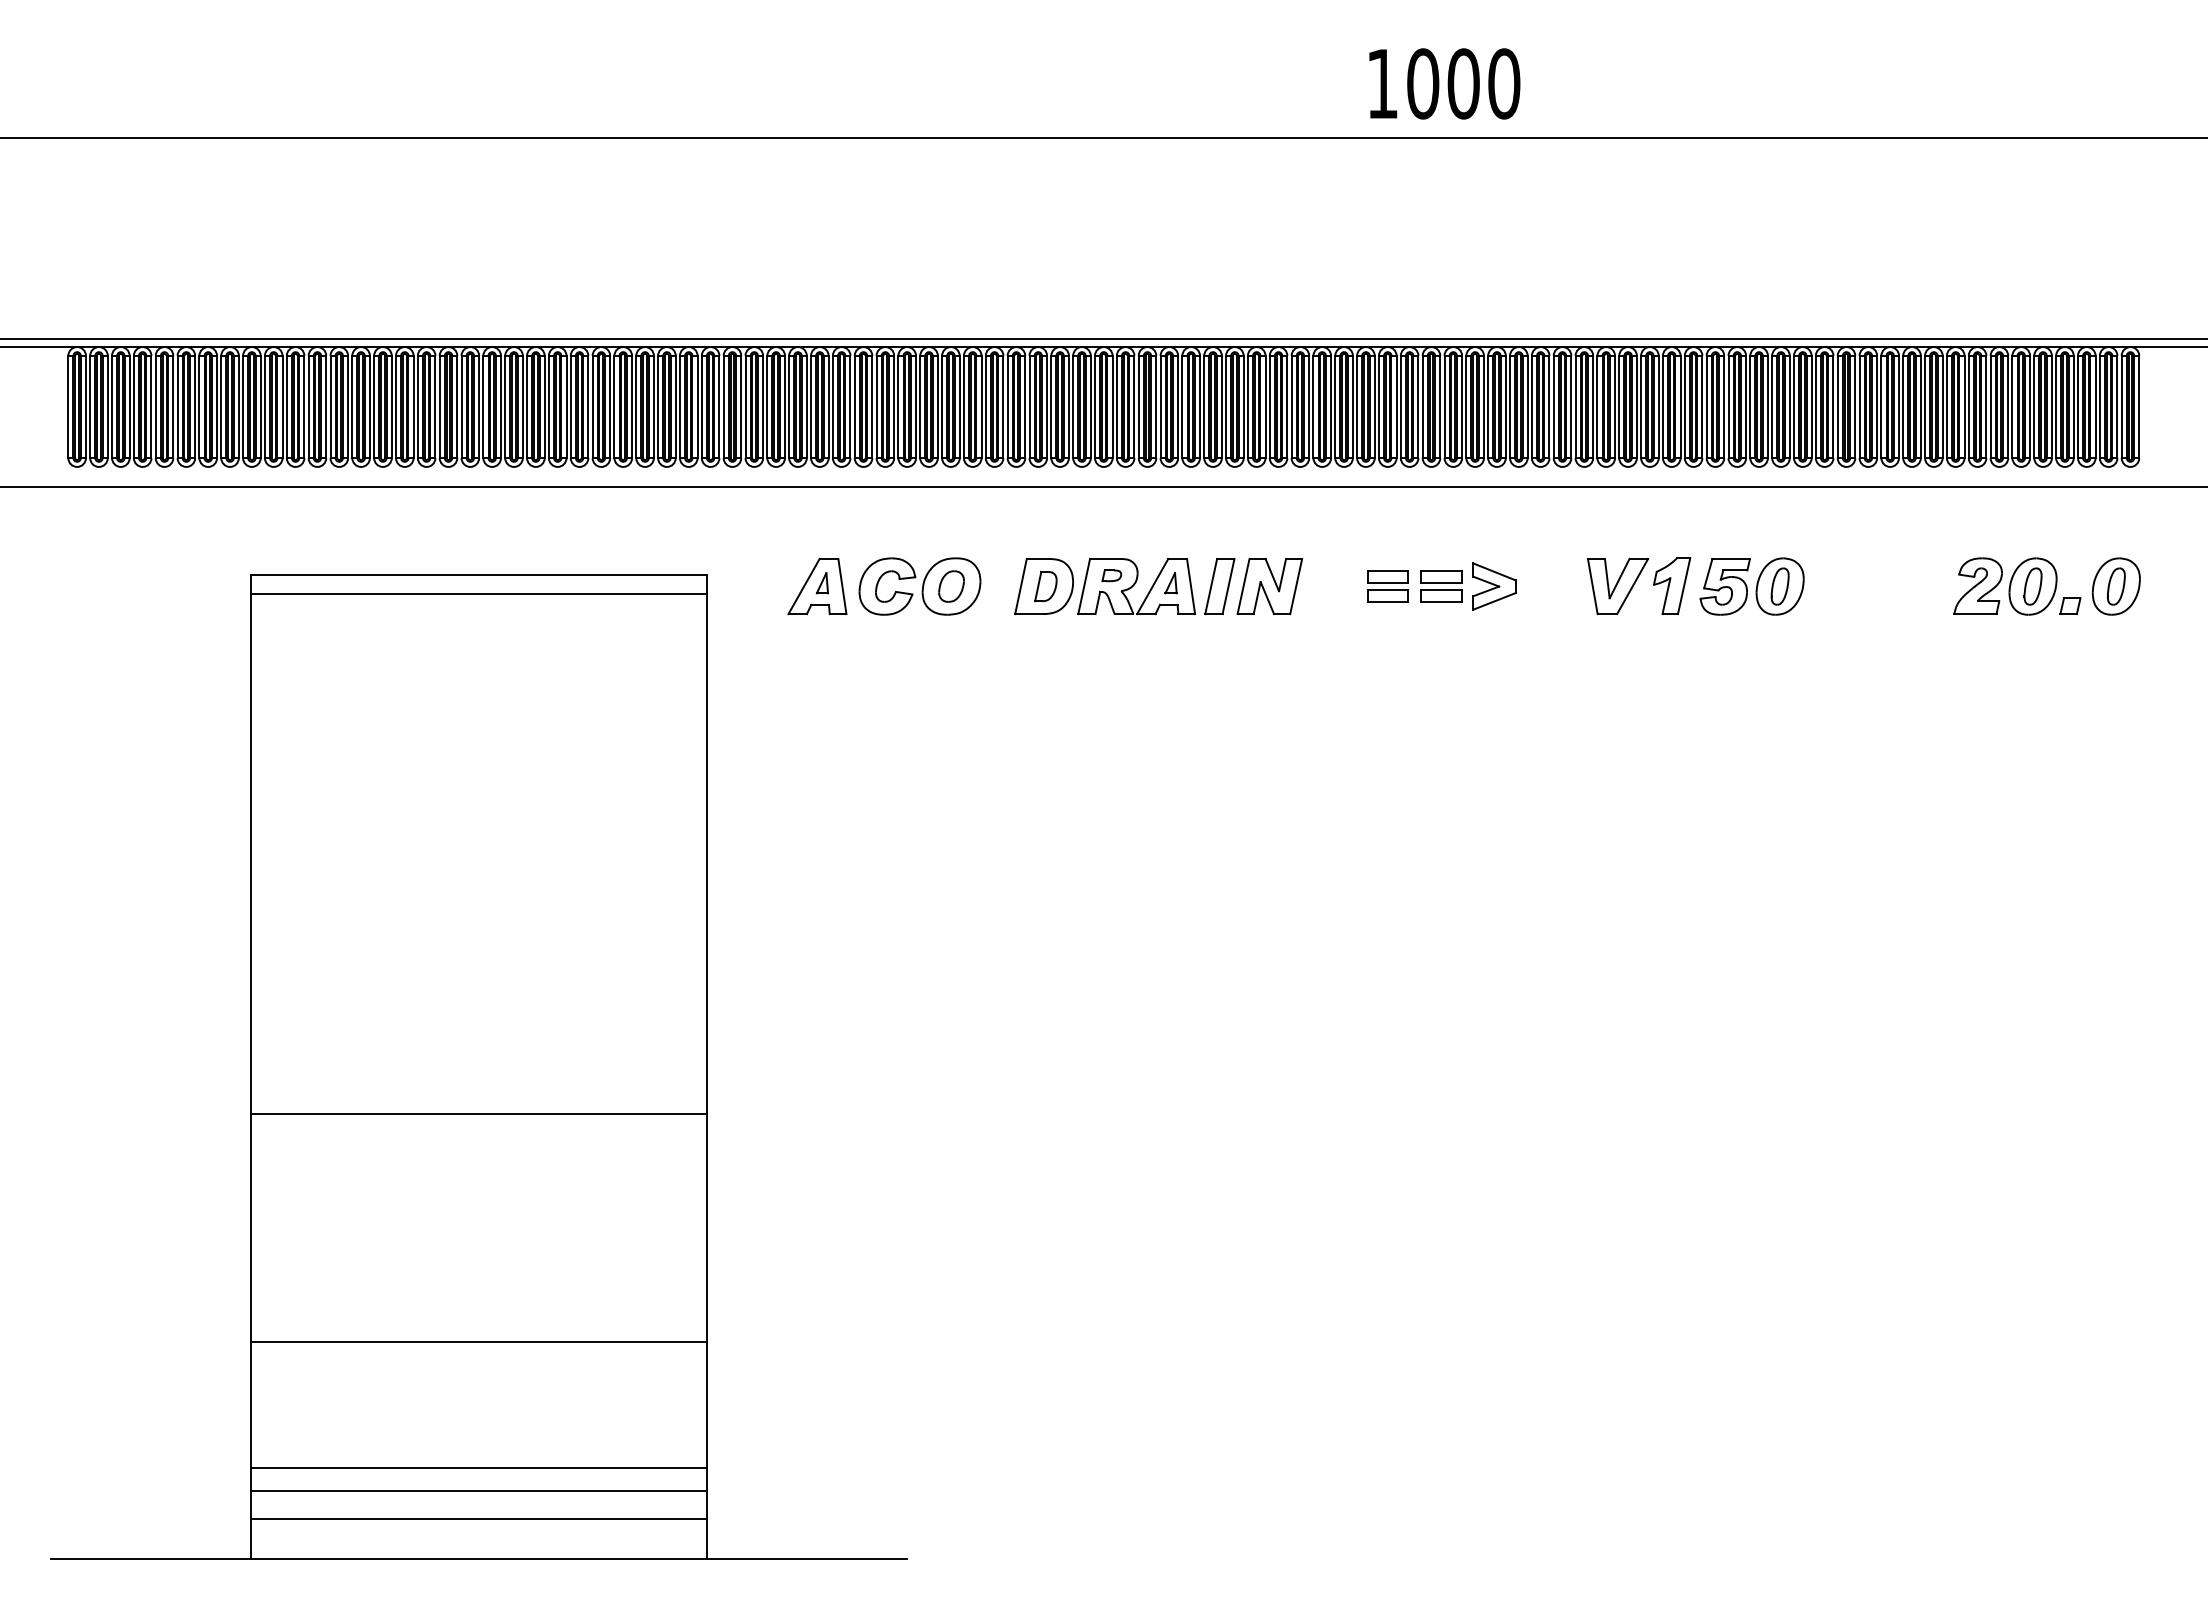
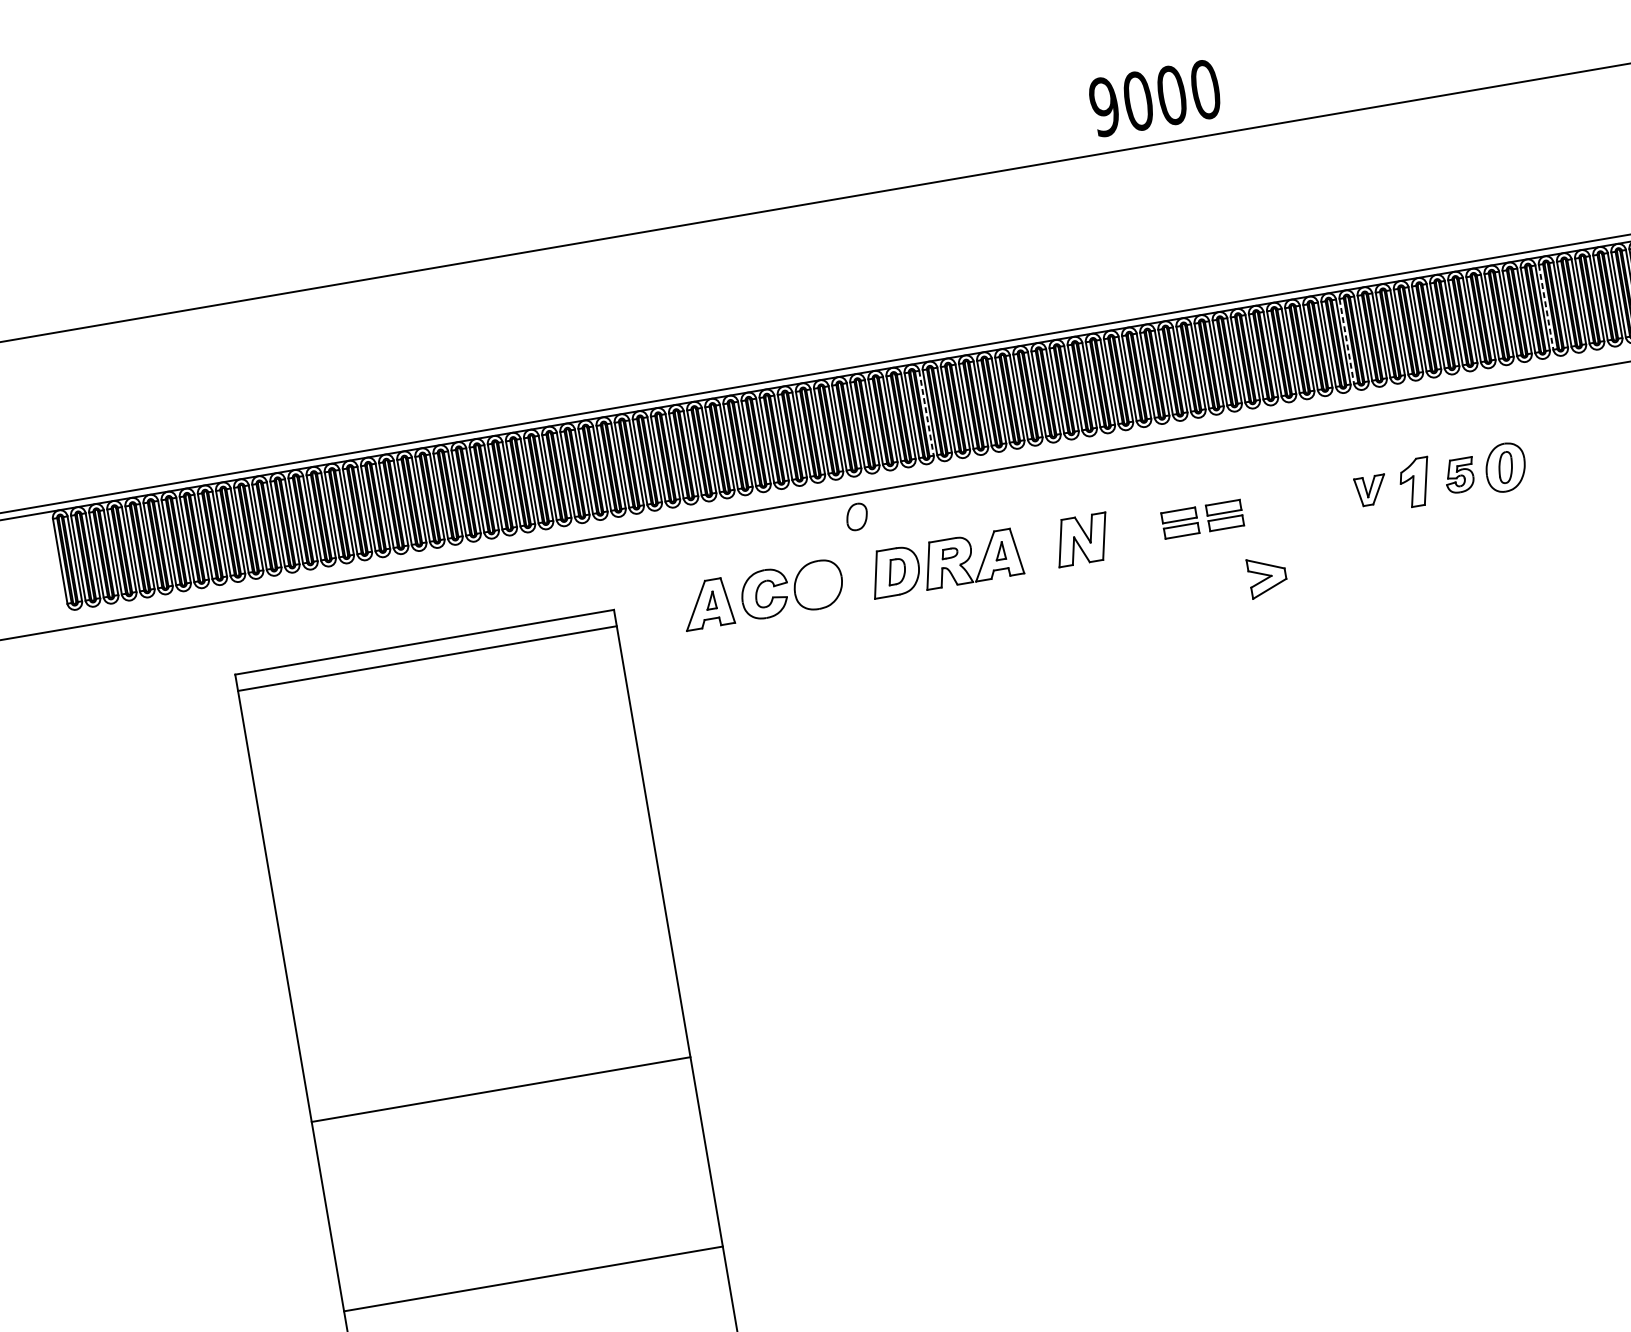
text: (1382, 83) -> (1104, 106), 1000 -> 9000
line: (1112, 407) -> (926, 413), solid -> dashed
line: (1619, 407) -> (1347, 341), solid -> dashed
line: (1859, 407) -> (1546, 307), solid -> dashed
part: (951, 586) -> (857, 516), moved
part: (1219, 586) -> (1040, 546), removed
part: (1494, 586) -> (1267, 576), moved
part: (1618, 586) -> (1371, 490), size x0.6
part: (1724, 586) -> (1459, 475), size x0.7

